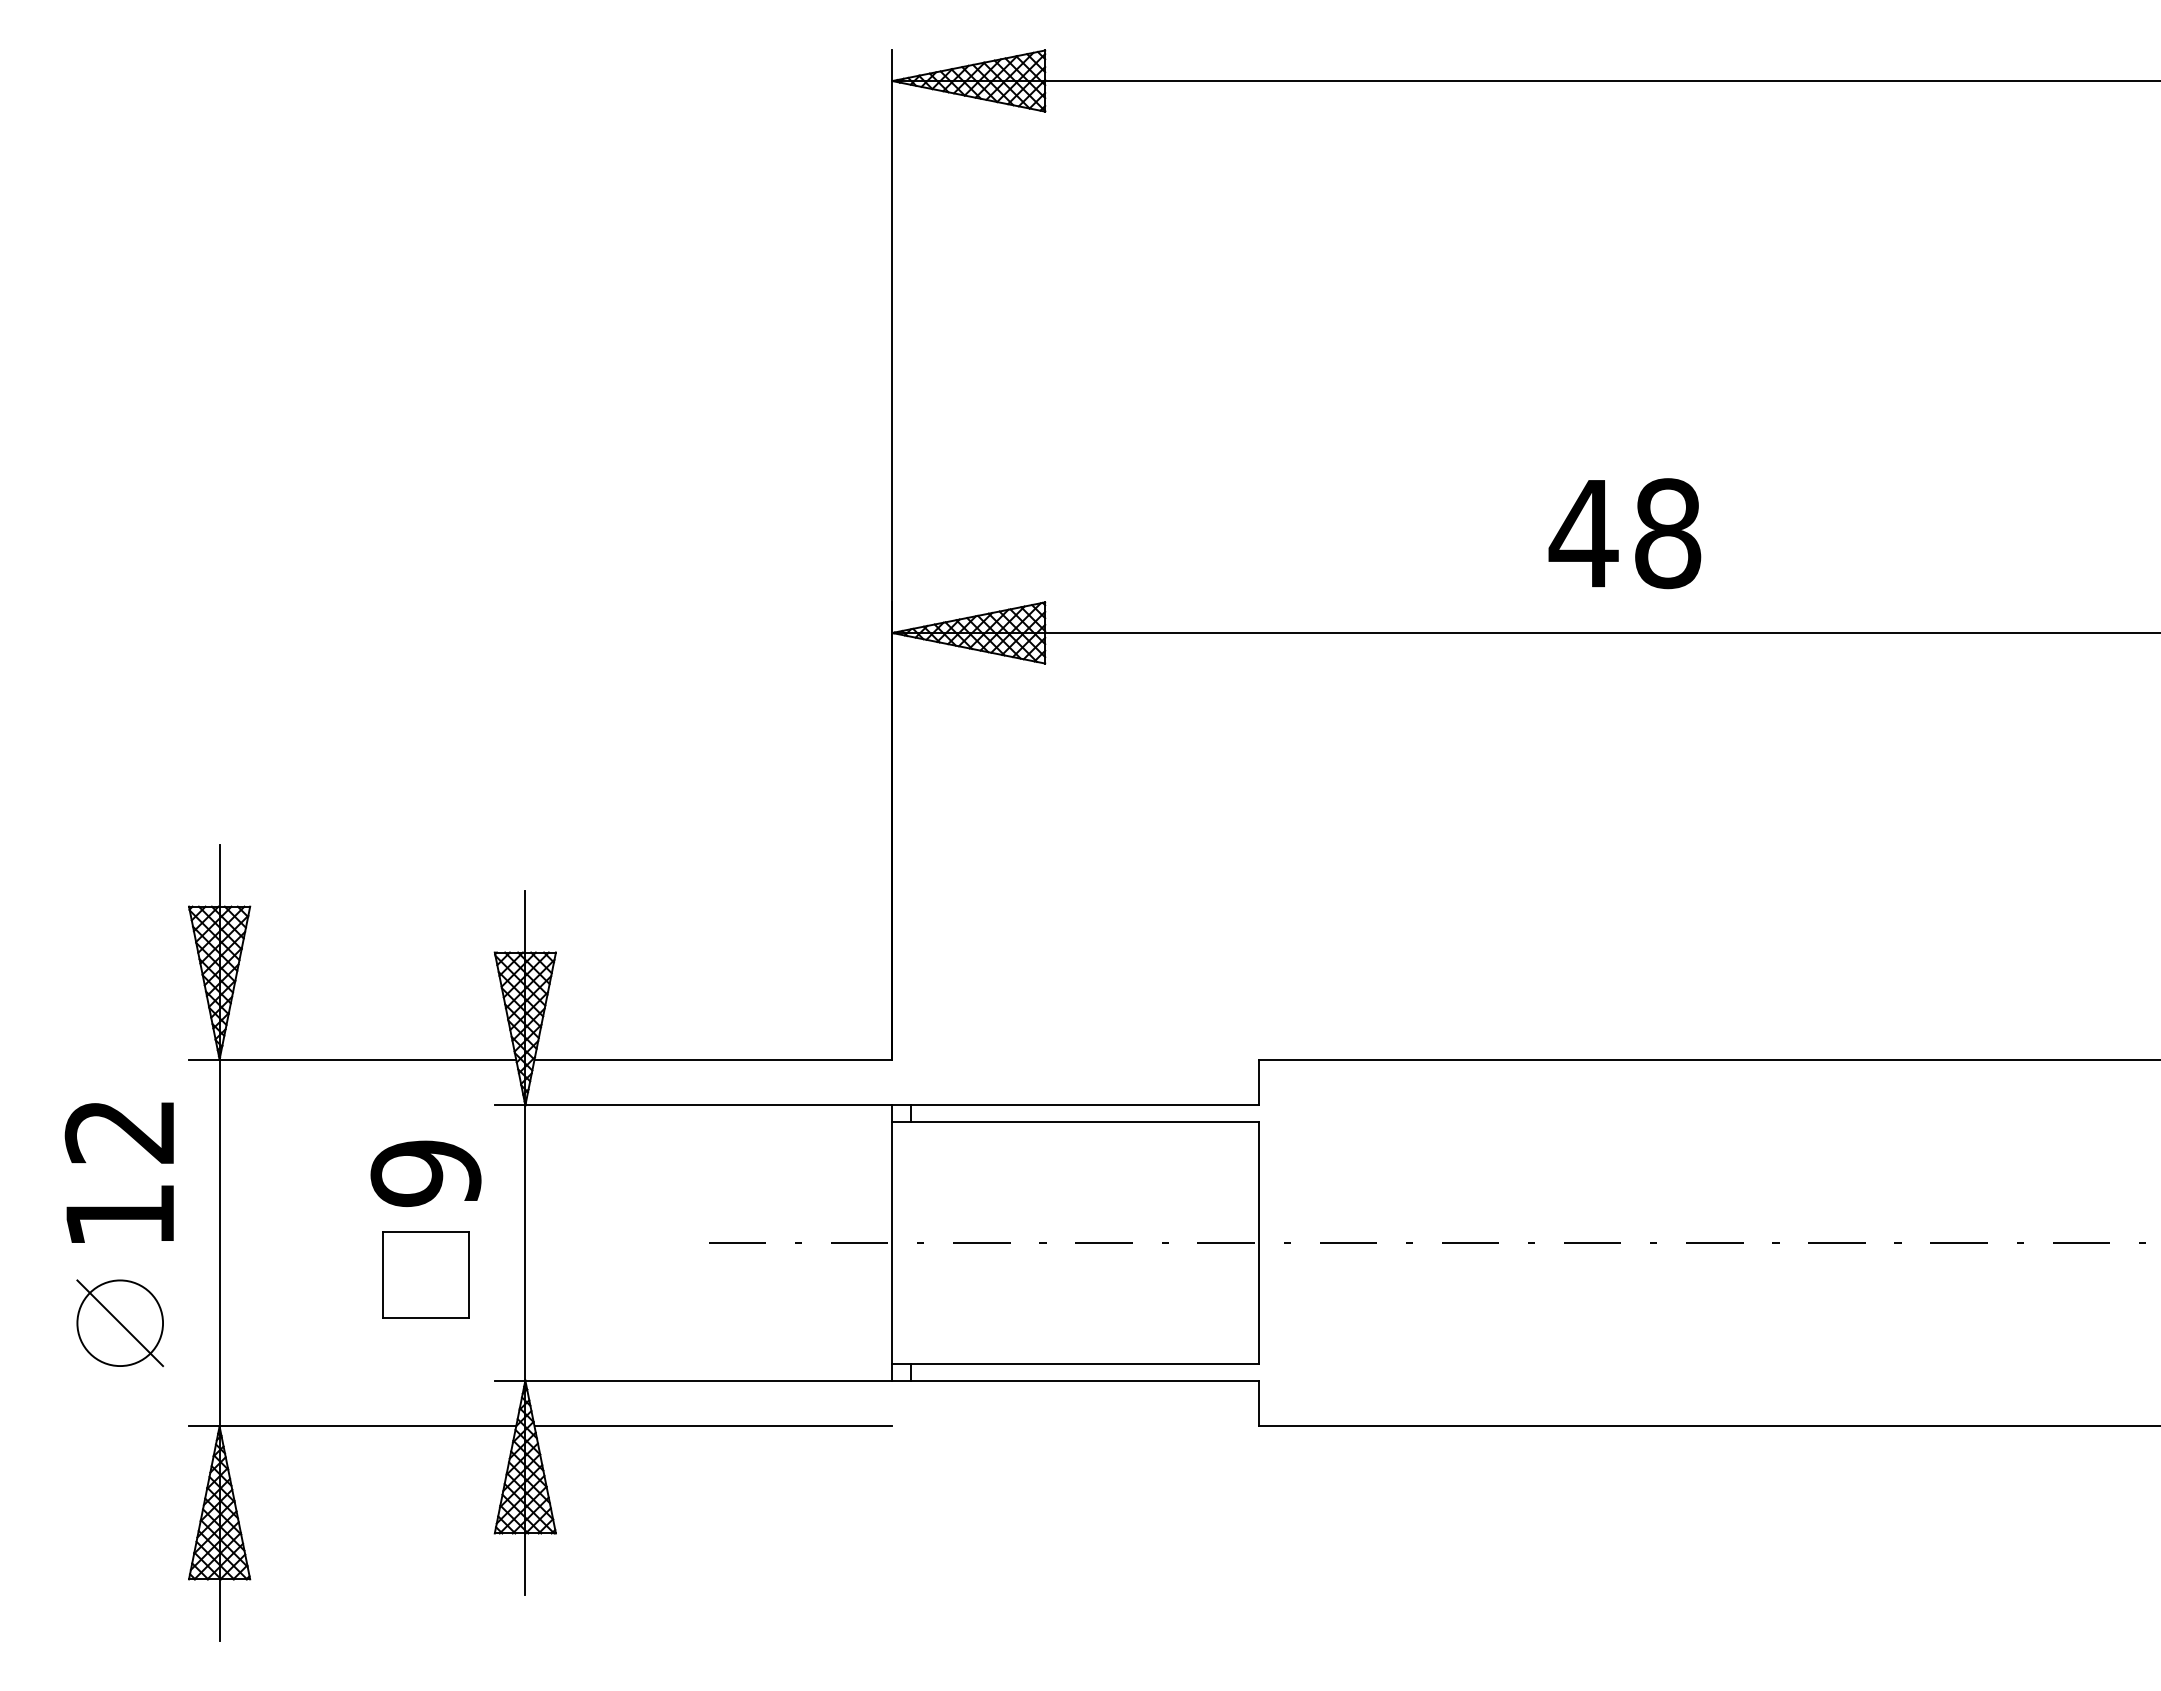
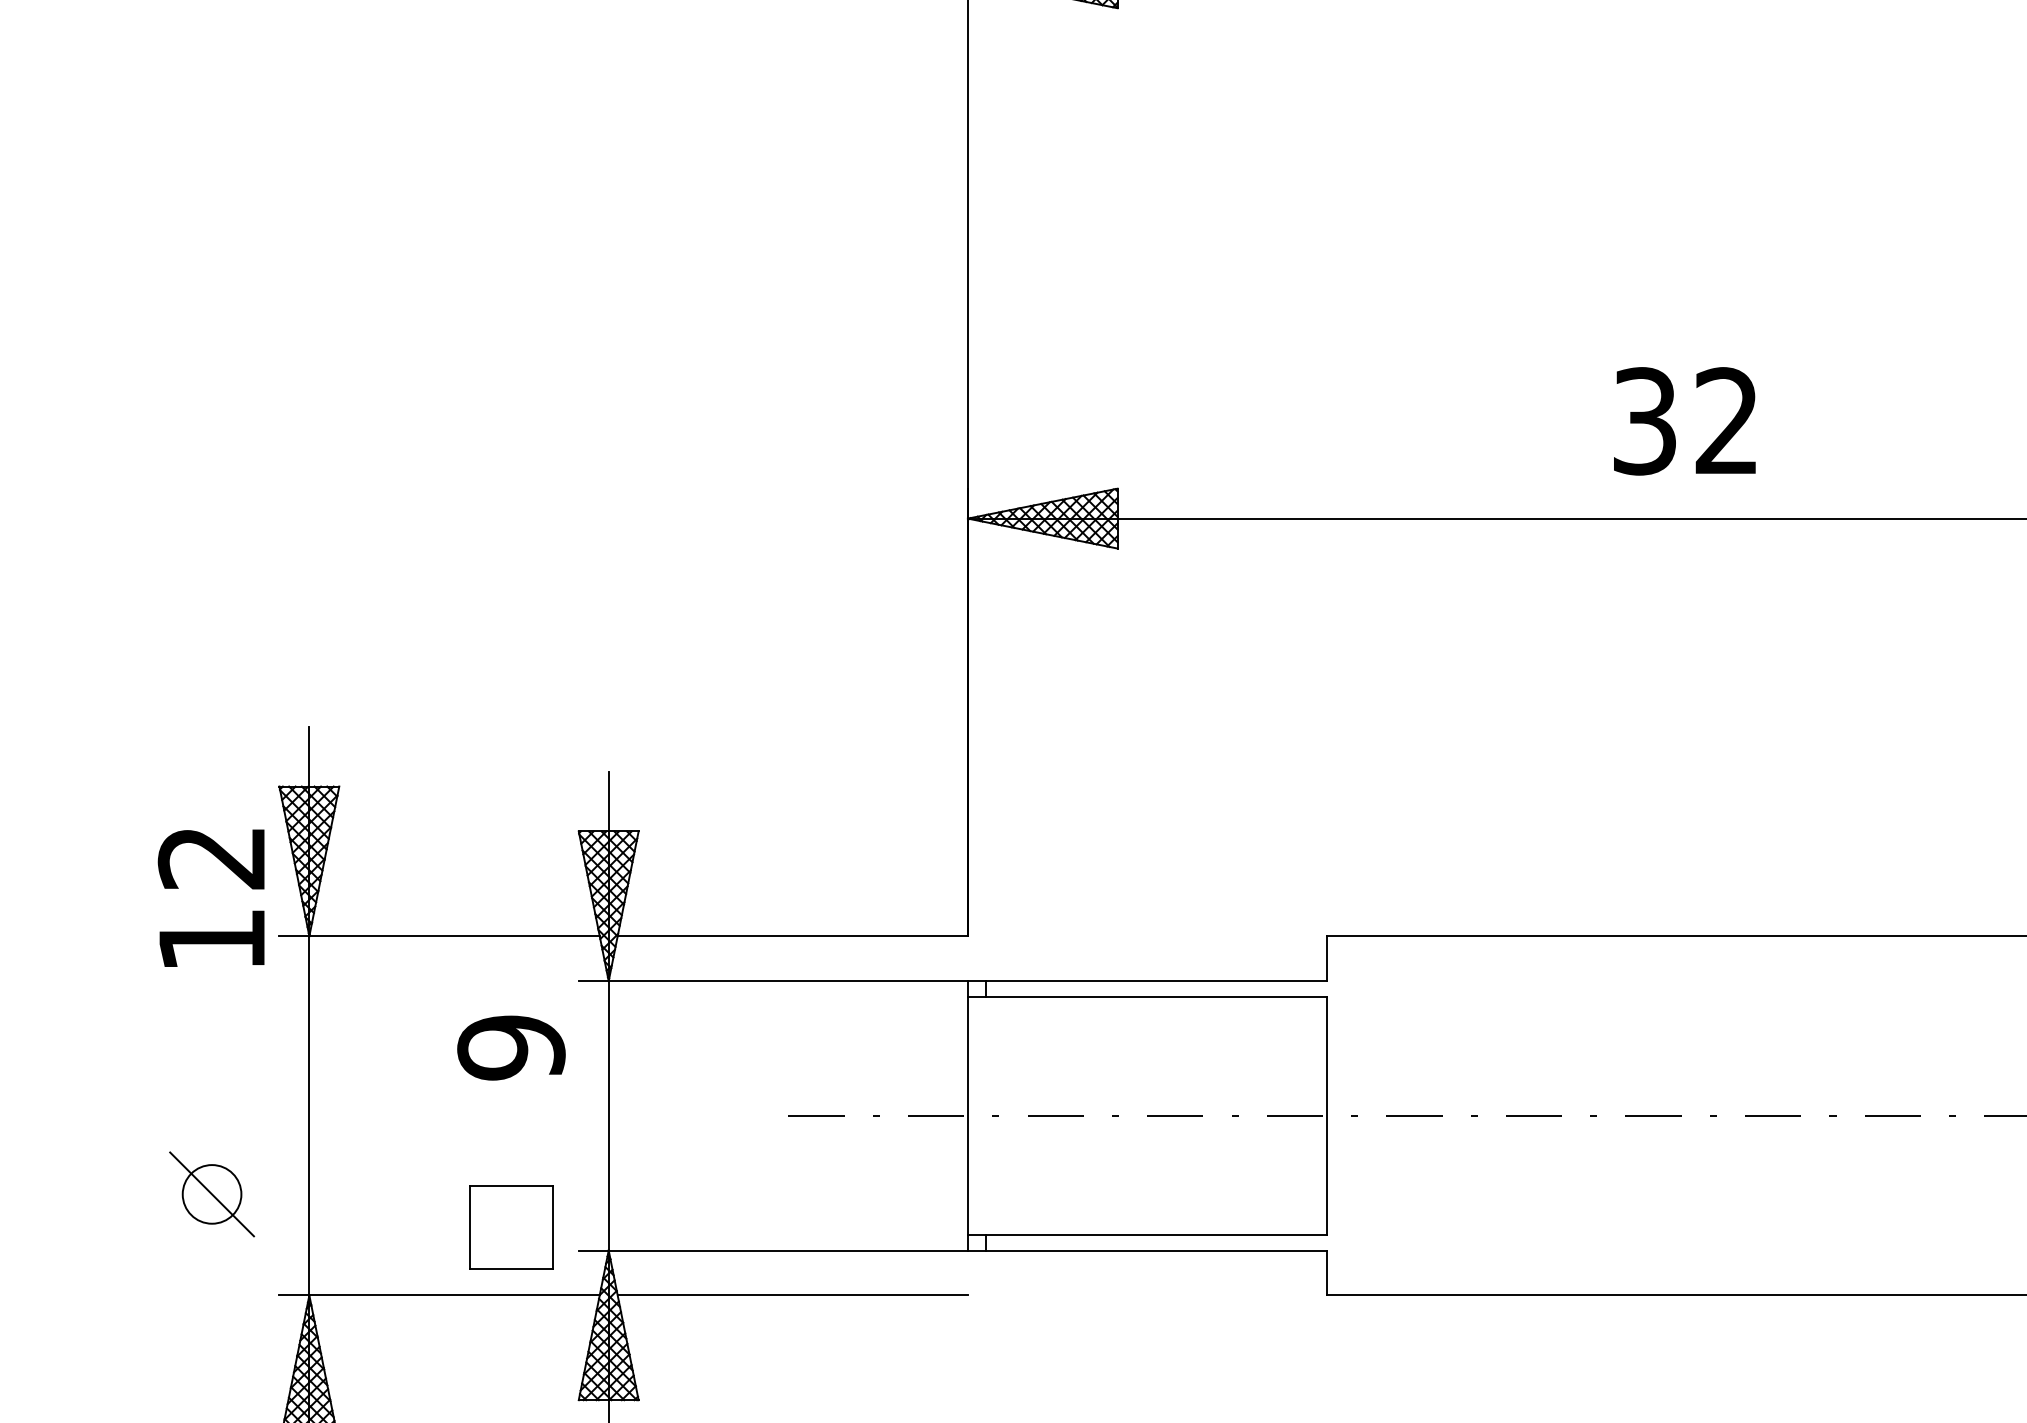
text: (1624, 533) -> (1684, 421), 48 -> 32
text: (118, 1172) -> (210, 897), moved
part: (425, 1274) -> (510, 1226), moved
circle: (120, 1323) -> (212, 1194), size x0.7

